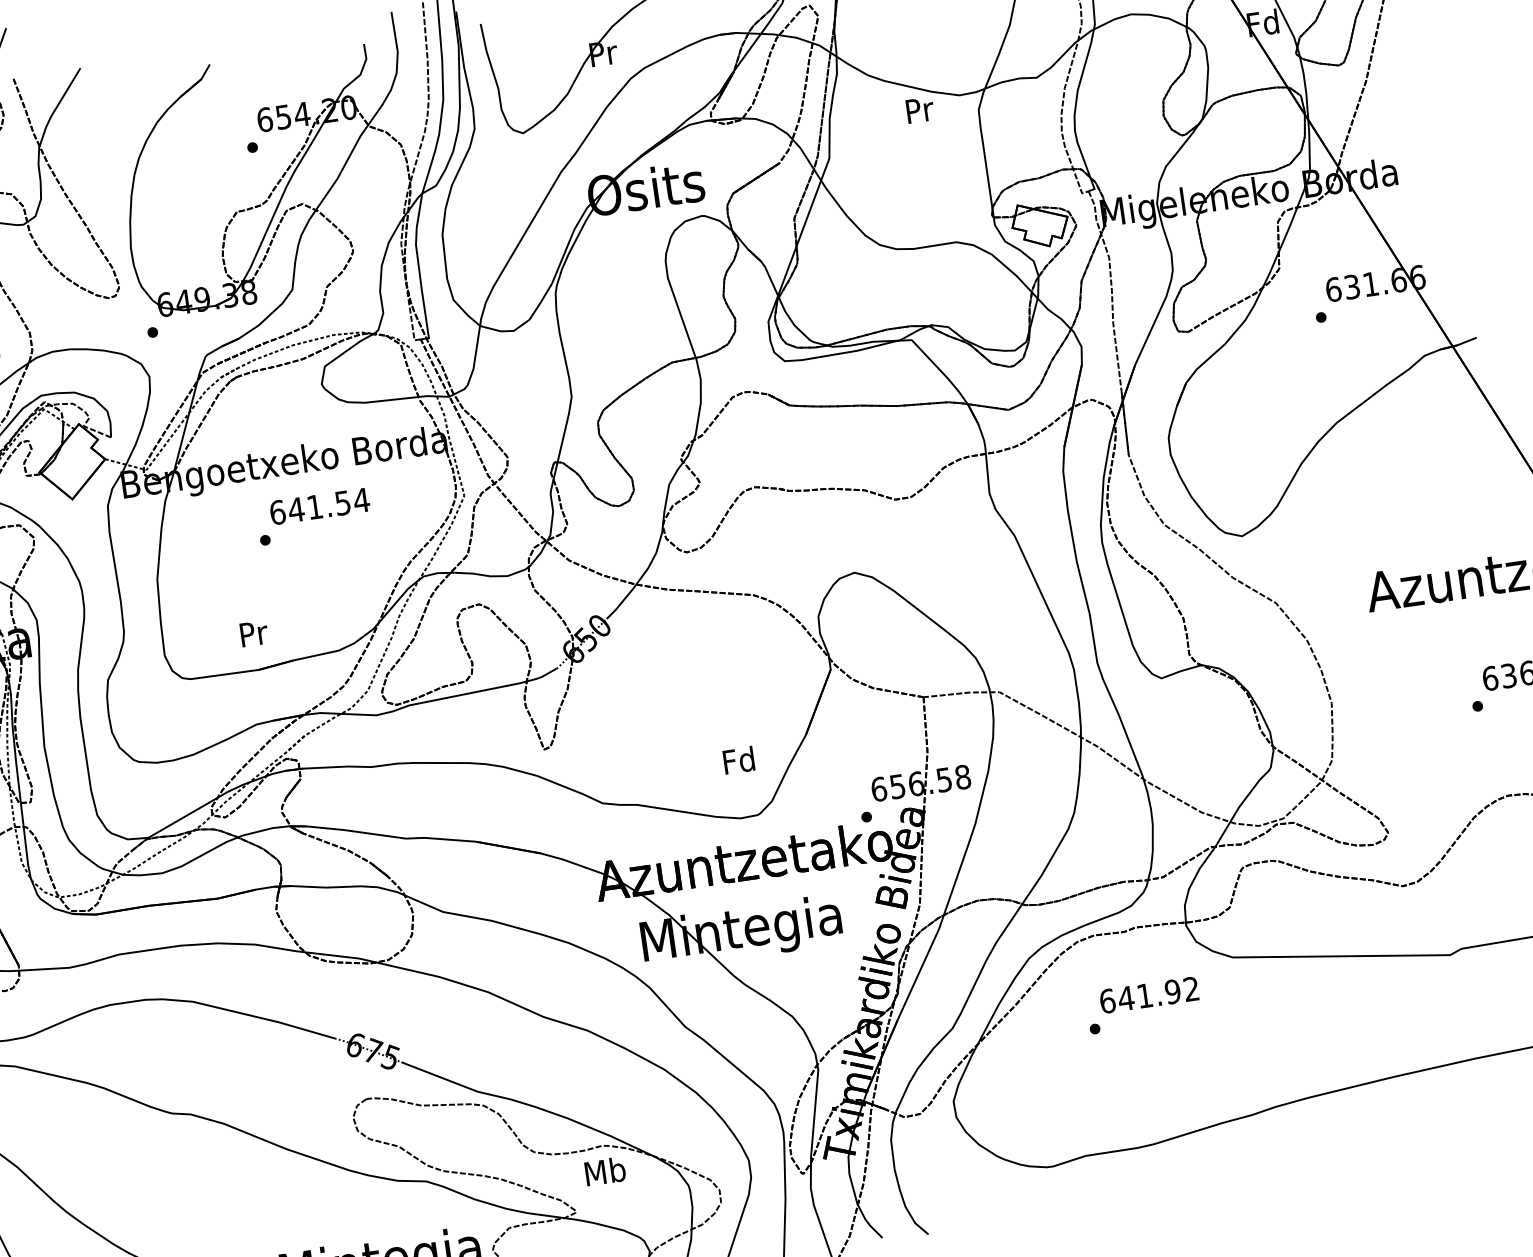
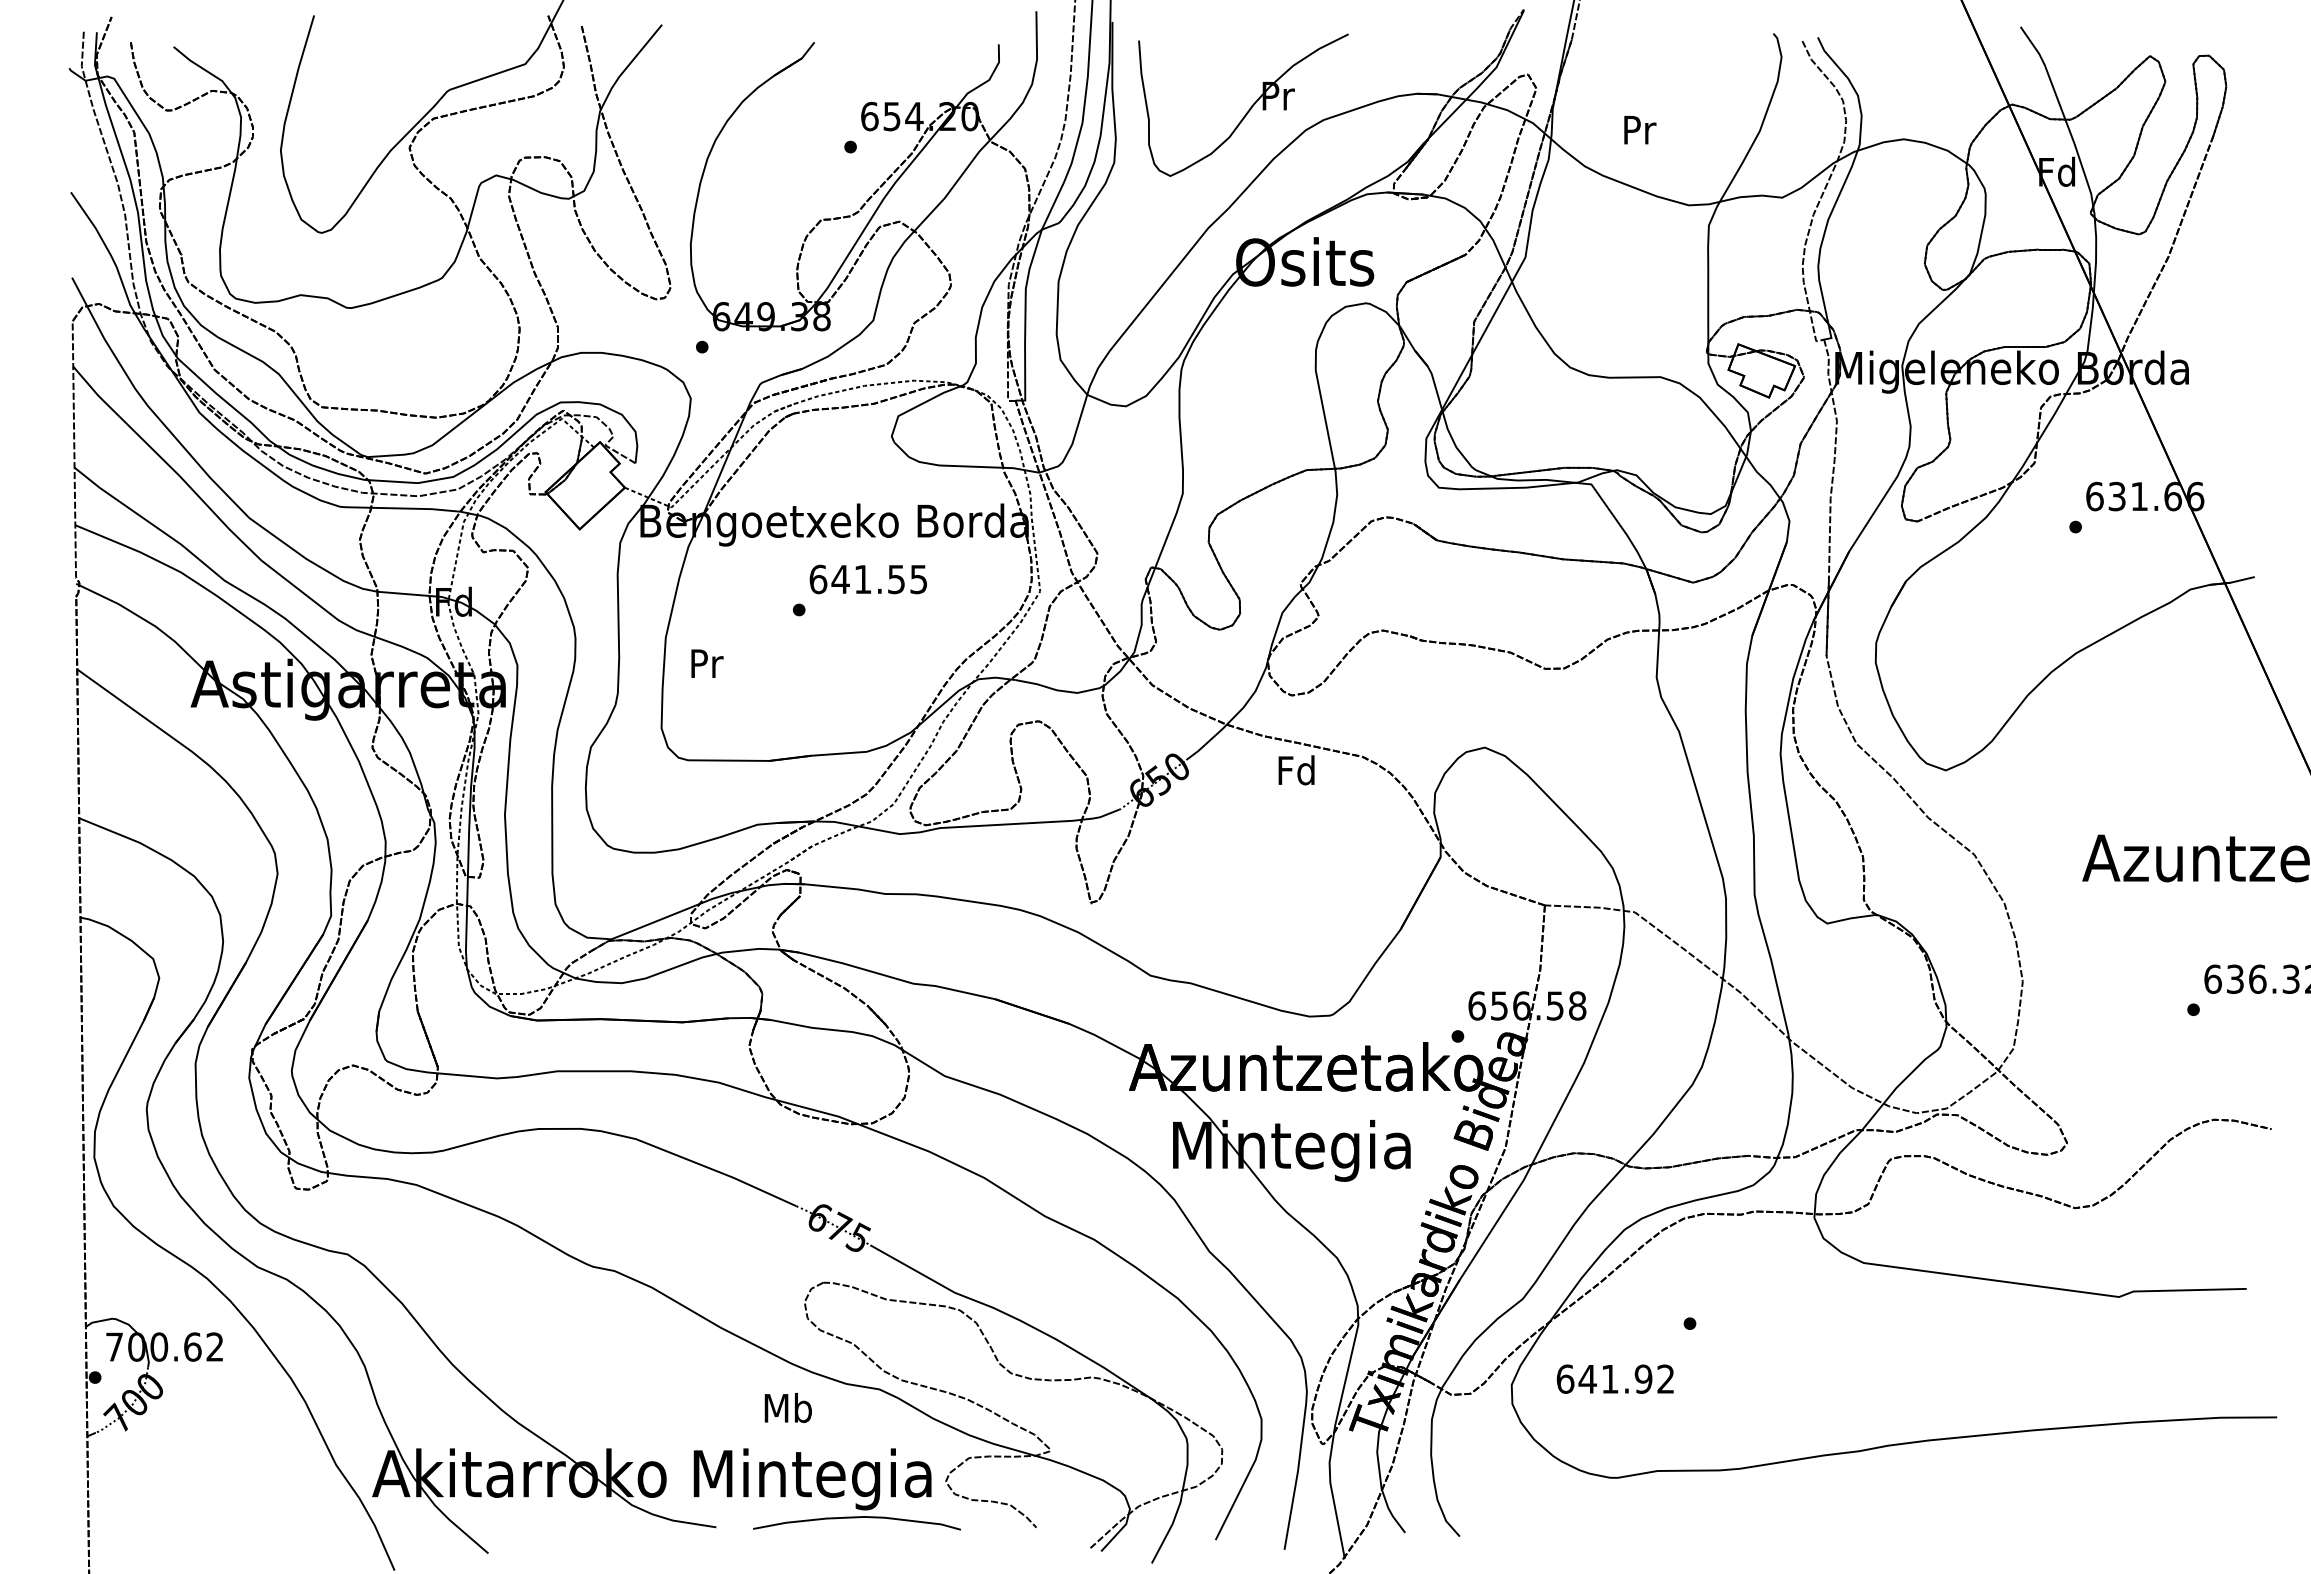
text: (920, 110) -> (1640, 130), moved
text: (361, 500) -> (918, 579), 641.54 -> 641.55
text: (254, 633) -> (707, 663), moved
text: (738, 760) -> (1296, 770), moved
text: (1148, 994) -> (1614, 1378), moved
text: (604, 1171) -> (787, 1407), moved

